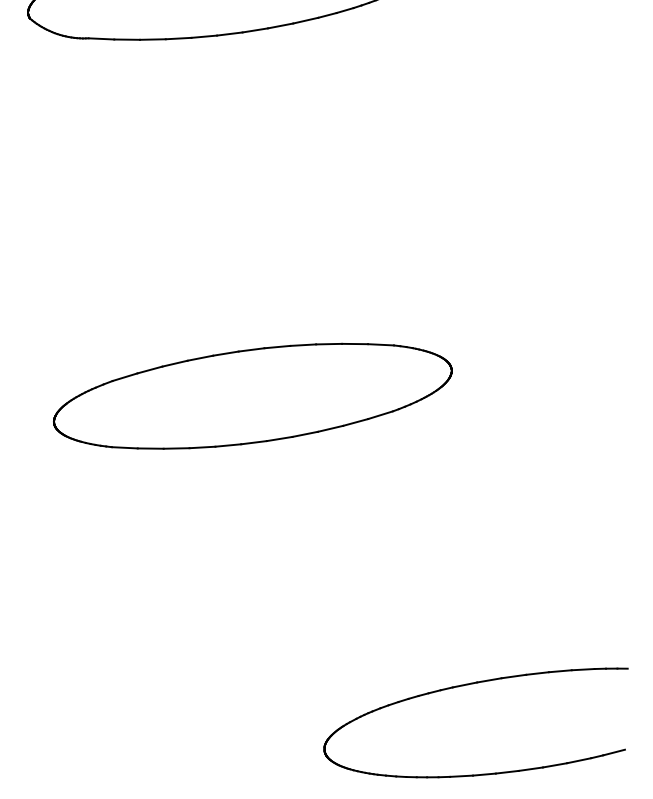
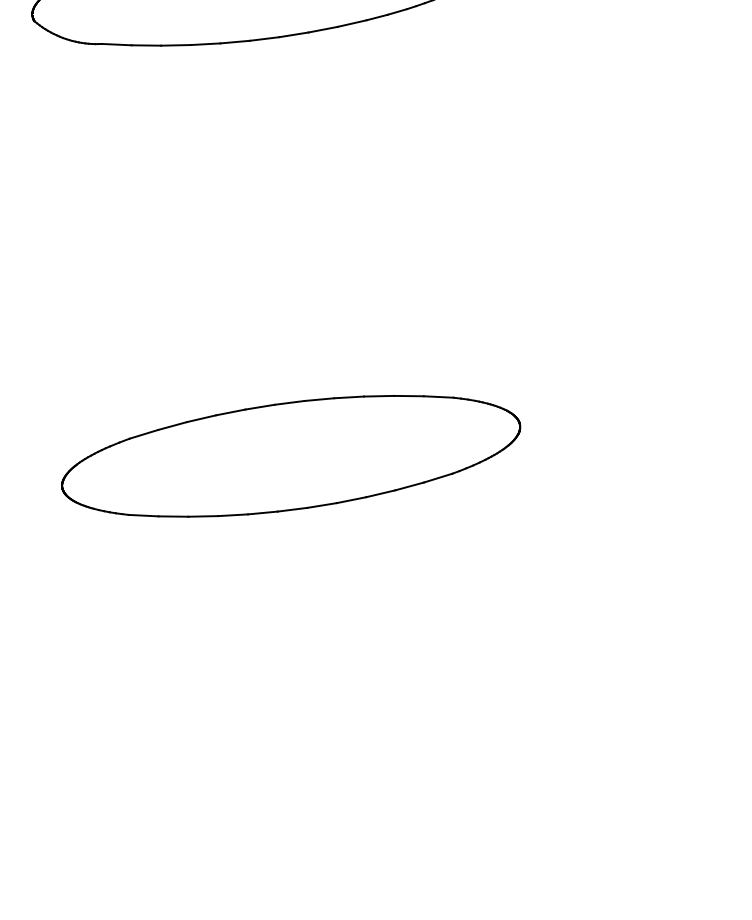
part: (467, 685) -> (538, 789), removed

